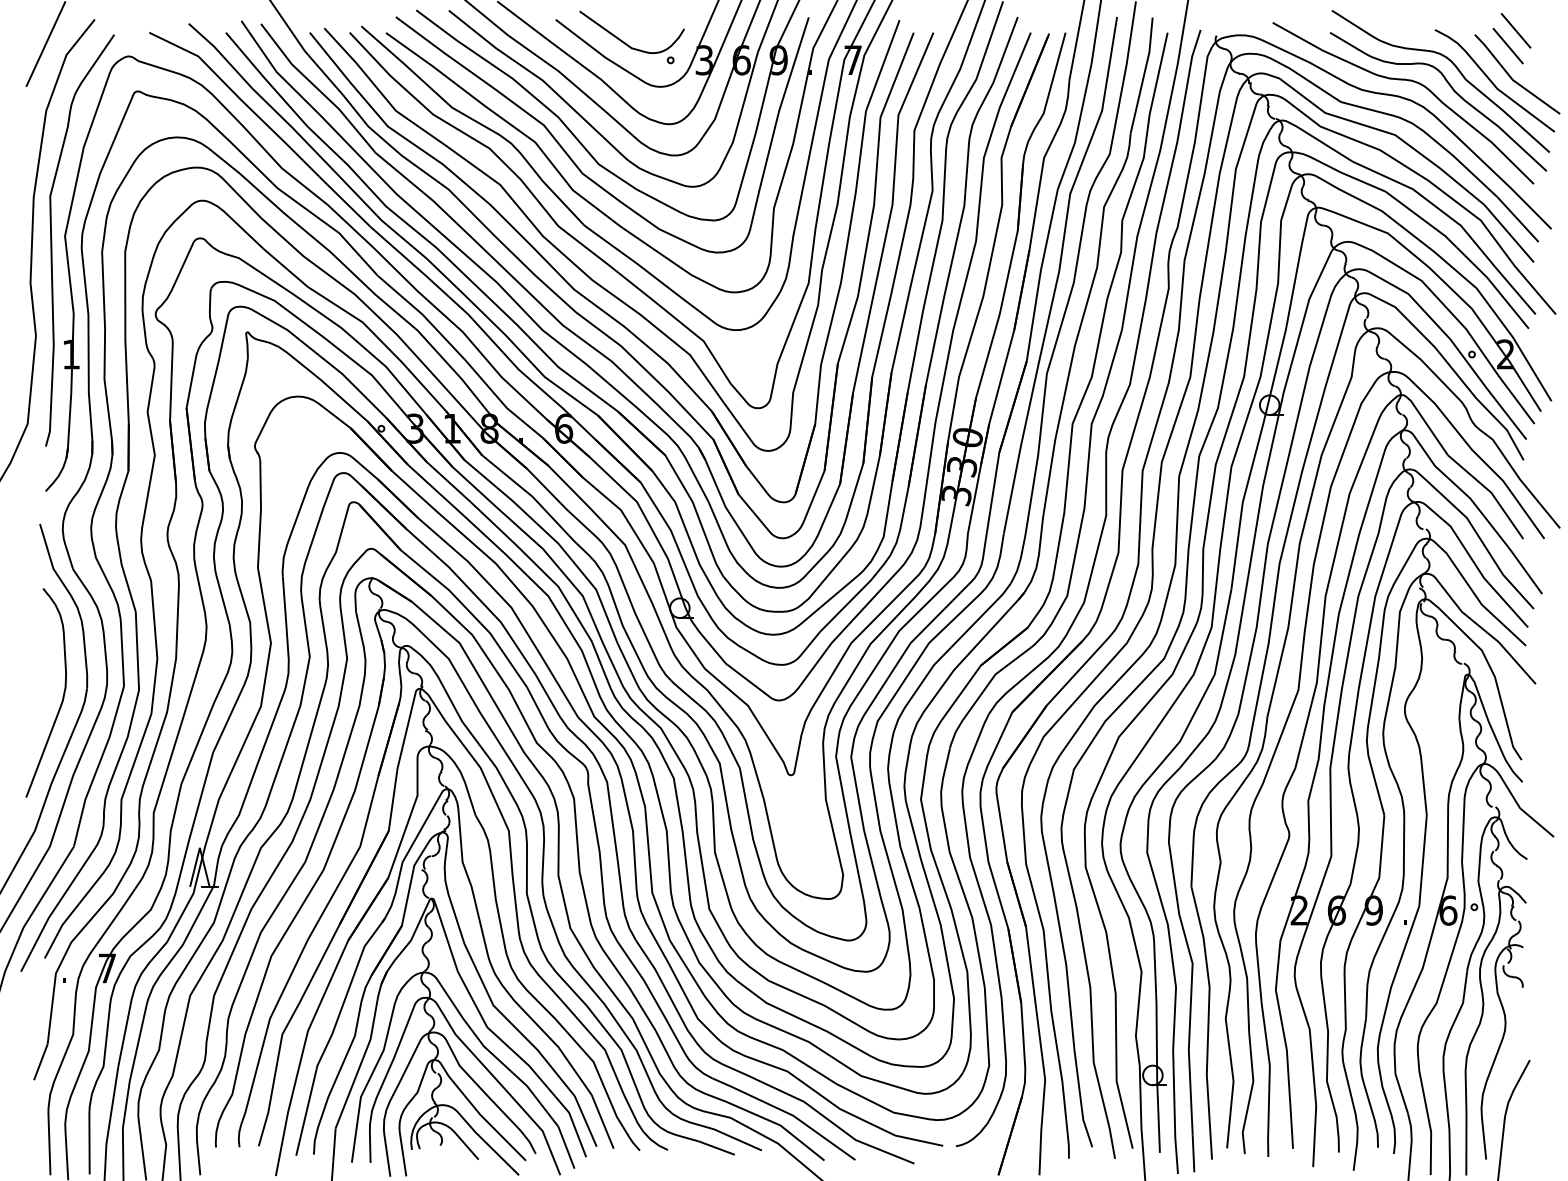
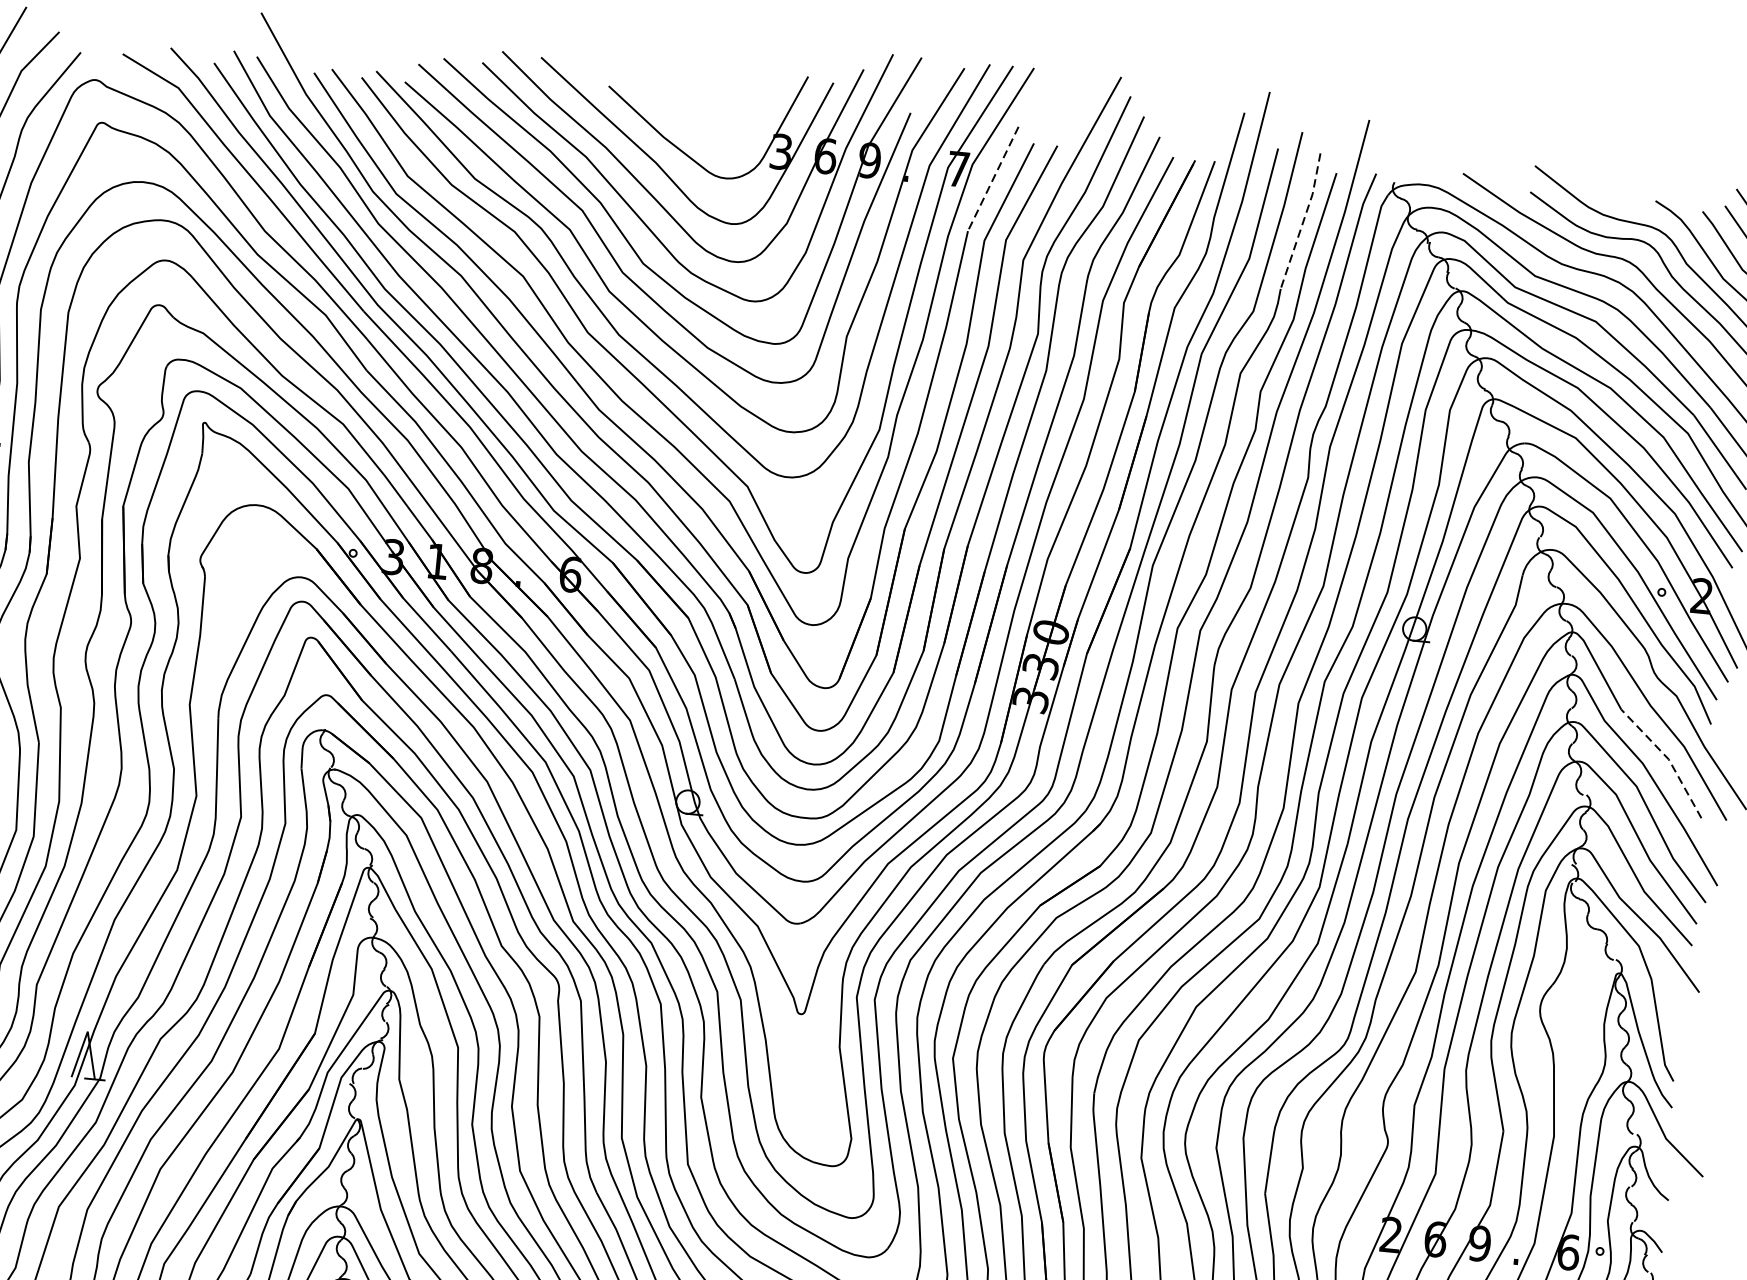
part: (628, 44) -> (692, 124), removed
line: (882, 66) -> (992, 180), solid -> dashed
line: (1144, 75) -> (1304, 221), solid -> dashed
line: (1491, 492) -> (1668, 759), solid -> dashed

